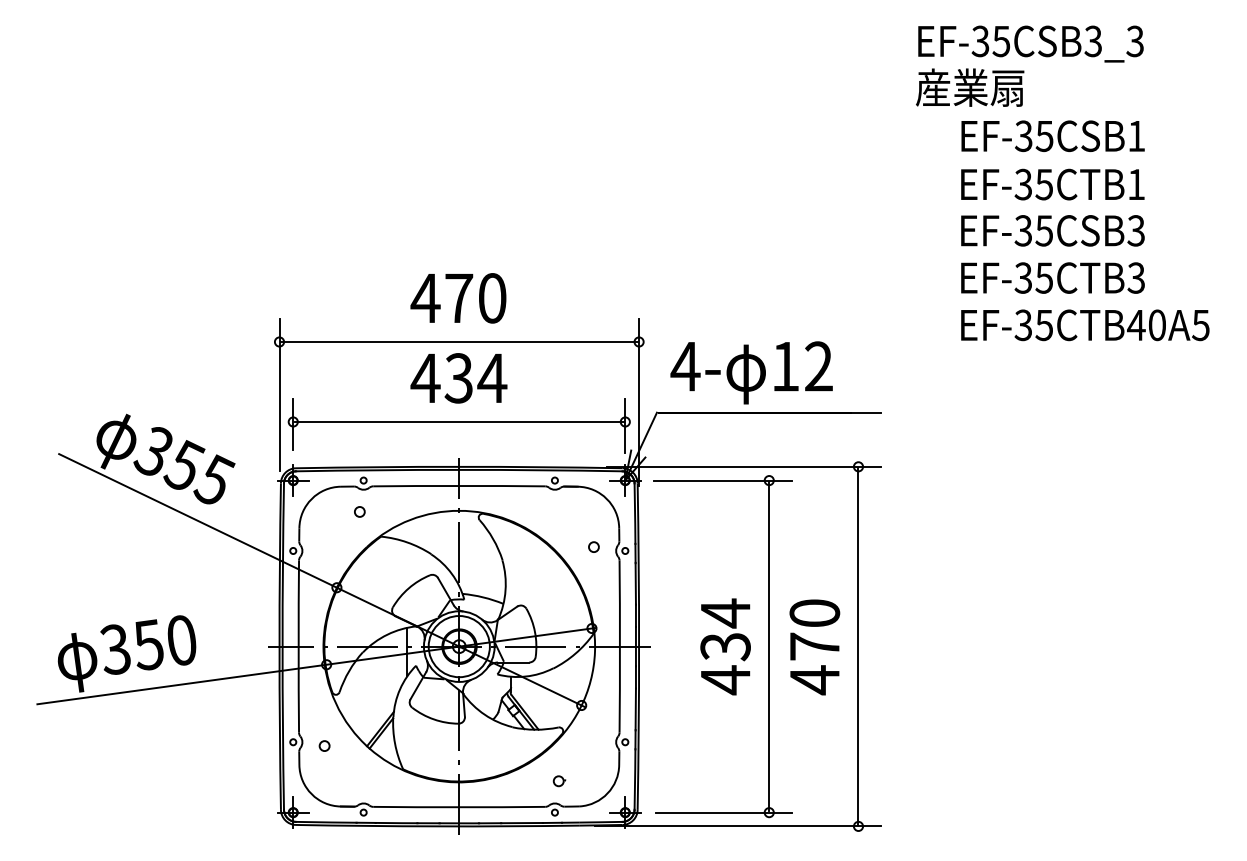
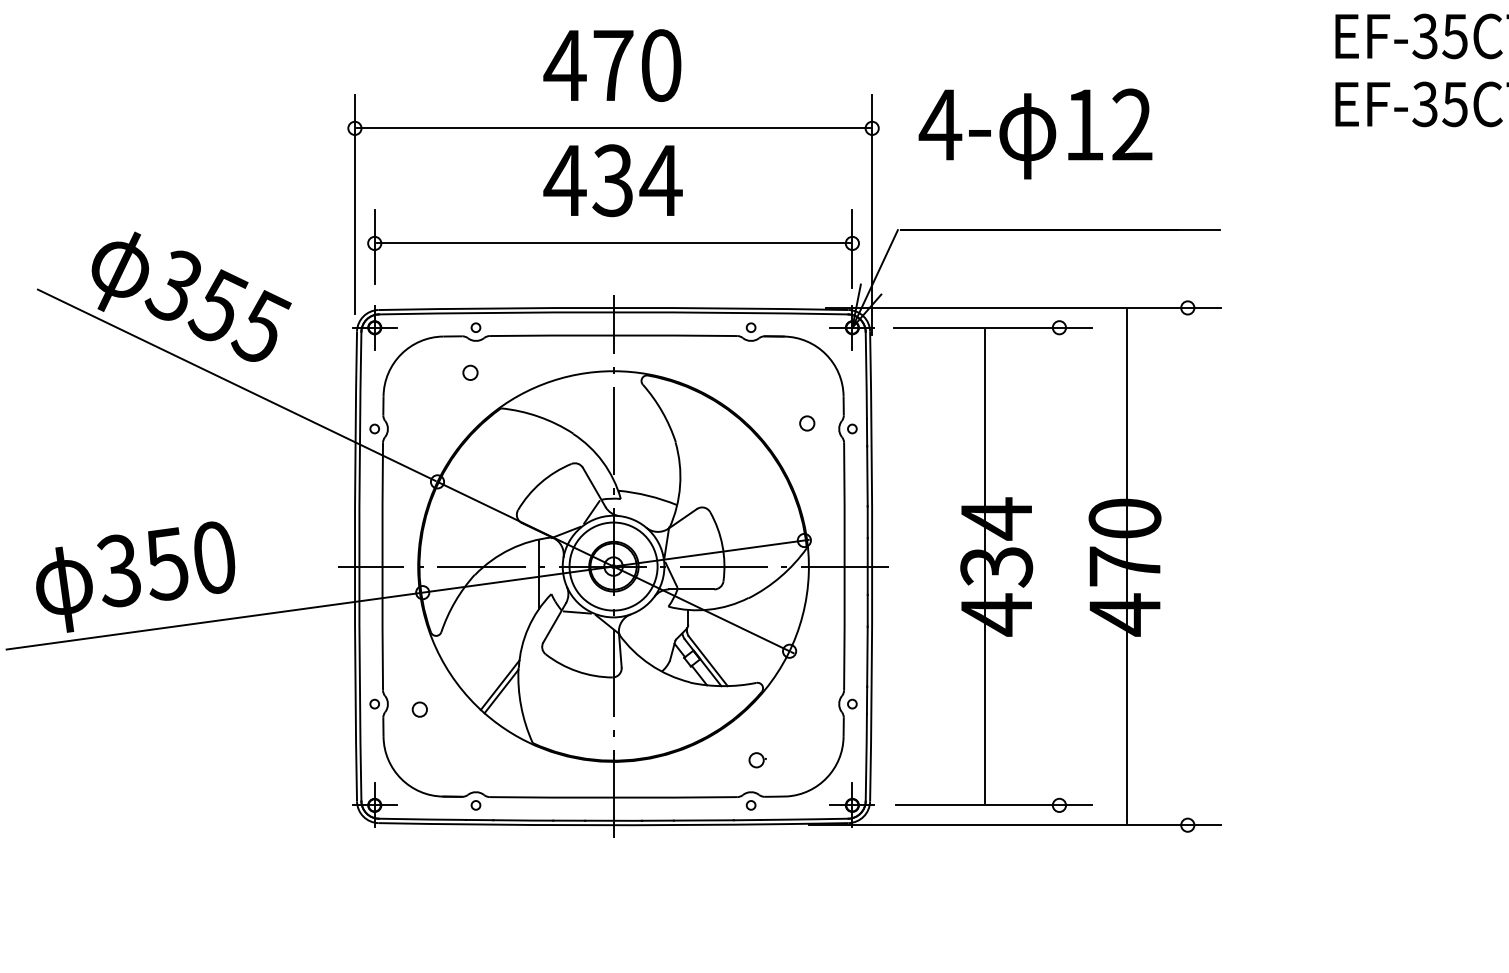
text: (751, 372) -> (1035, 133), moved
line: (769, 646) -> (984, 566), moved
line: (858, 646) -> (1127, 566), moved

